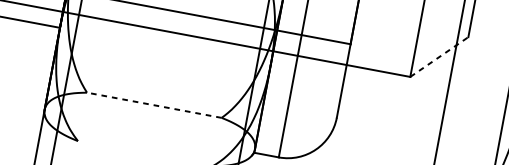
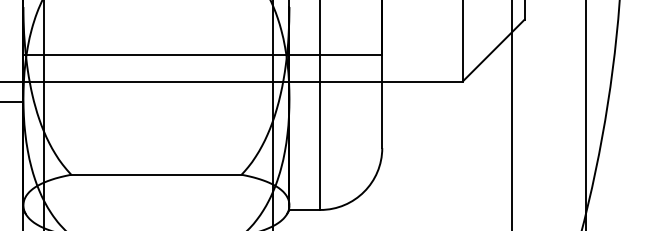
line: (439, 56) -> (493, 50), dashed -> solid
line: (153, 104) -> (155, 174), dashed -> solid

